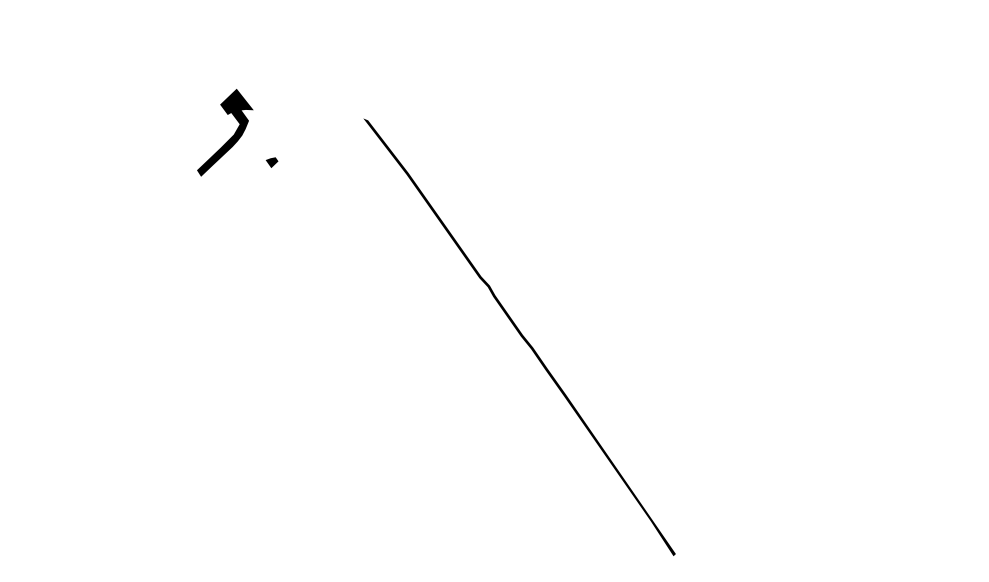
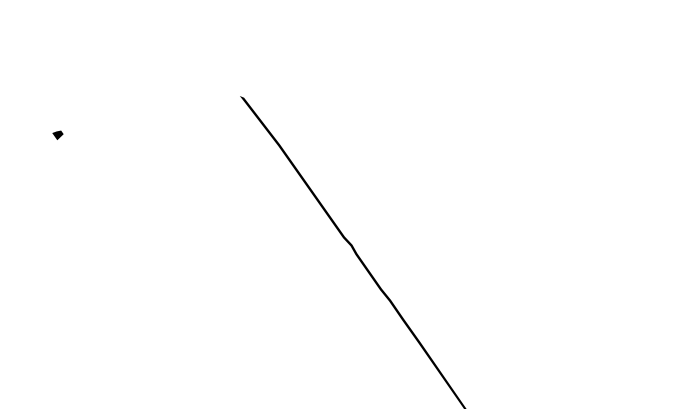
part: (230, 137) -> (121, 112), removed
part: (271, 162) -> (57, 135), moved

